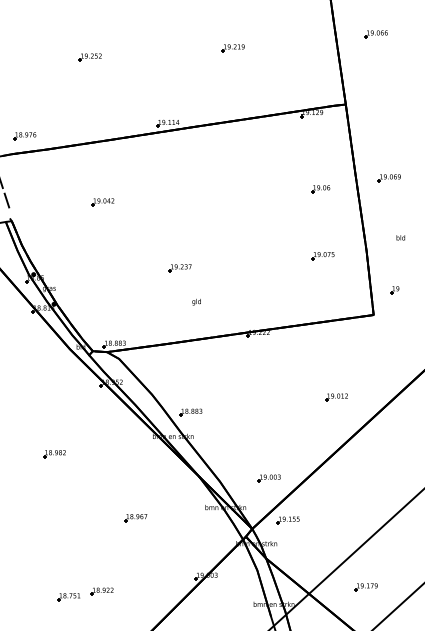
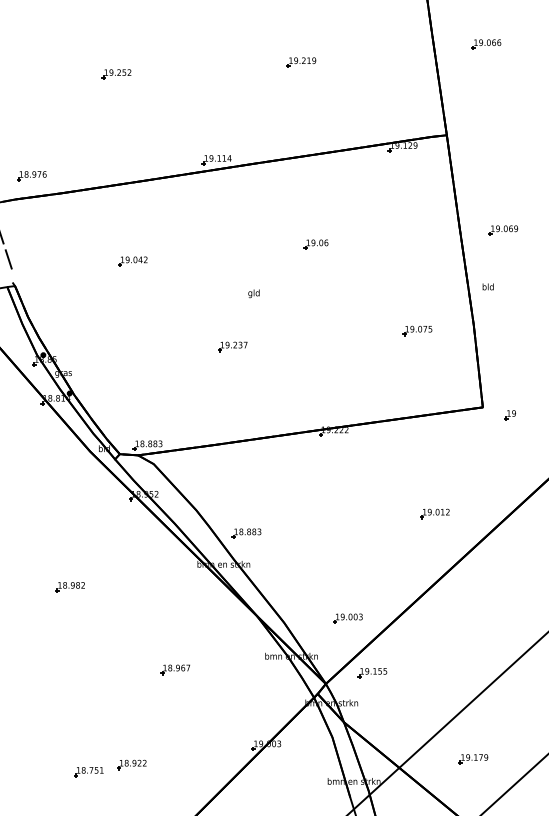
part: (320, 189) -> (315, 245), moved
text: (400, 237) -> (487, 286), moved
part: (394, 290) -> (509, 415), moved
text: (196, 302) -> (253, 294), moved

